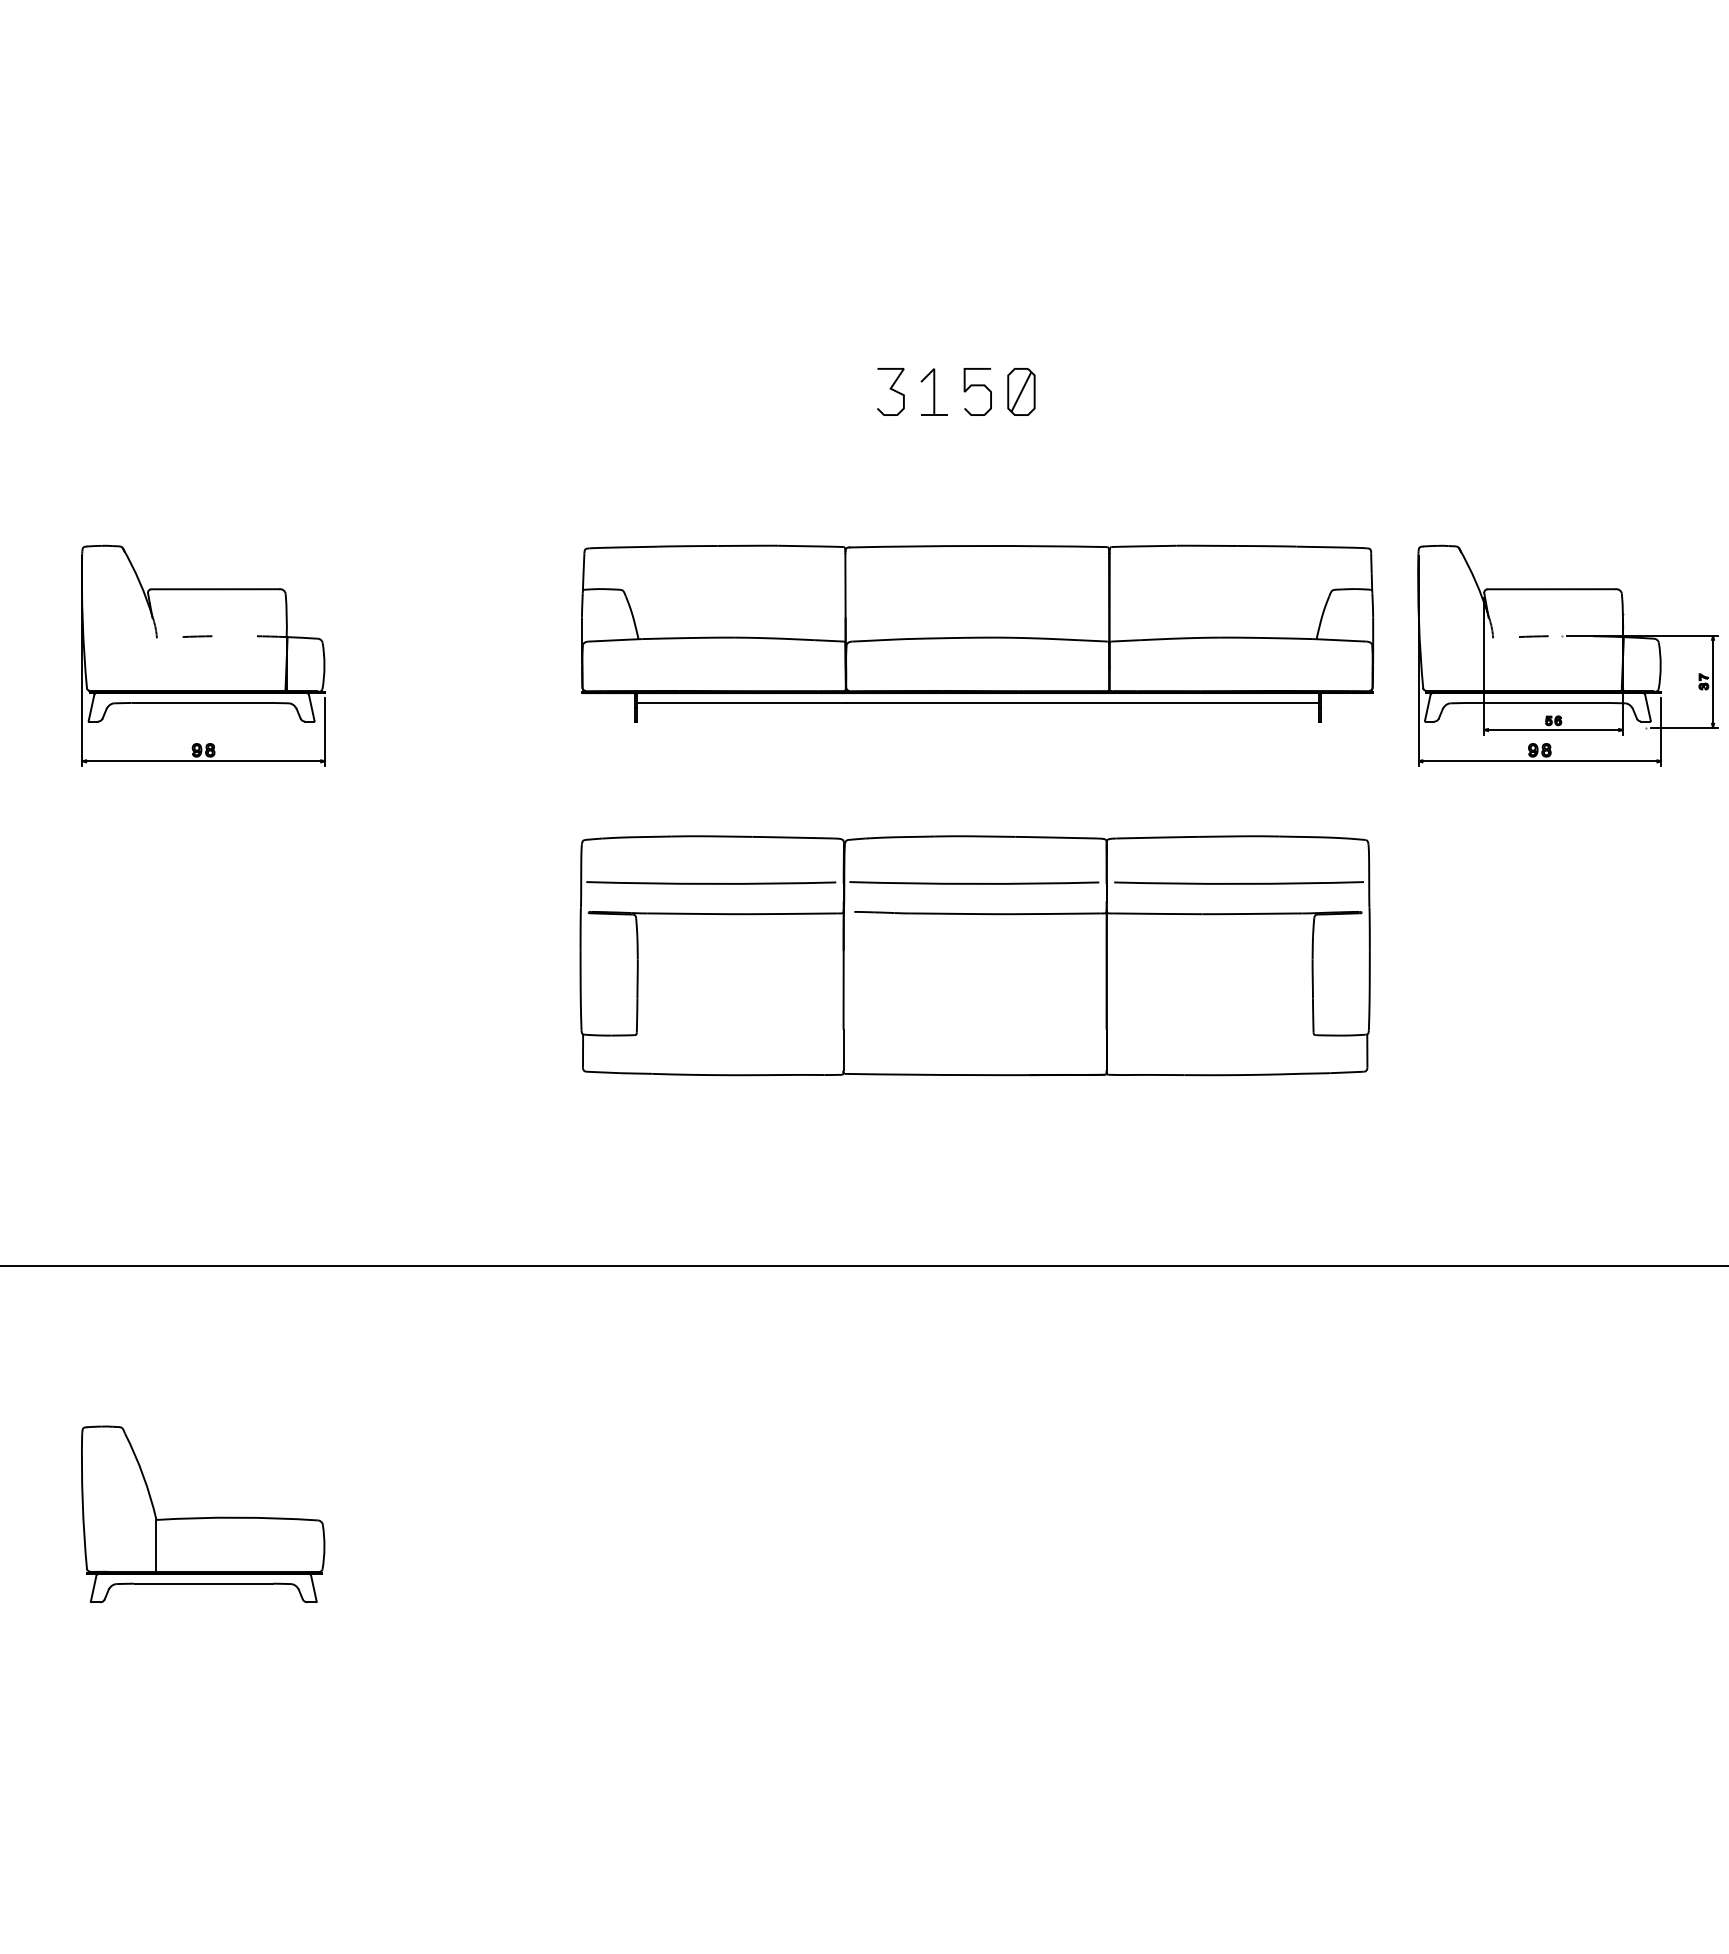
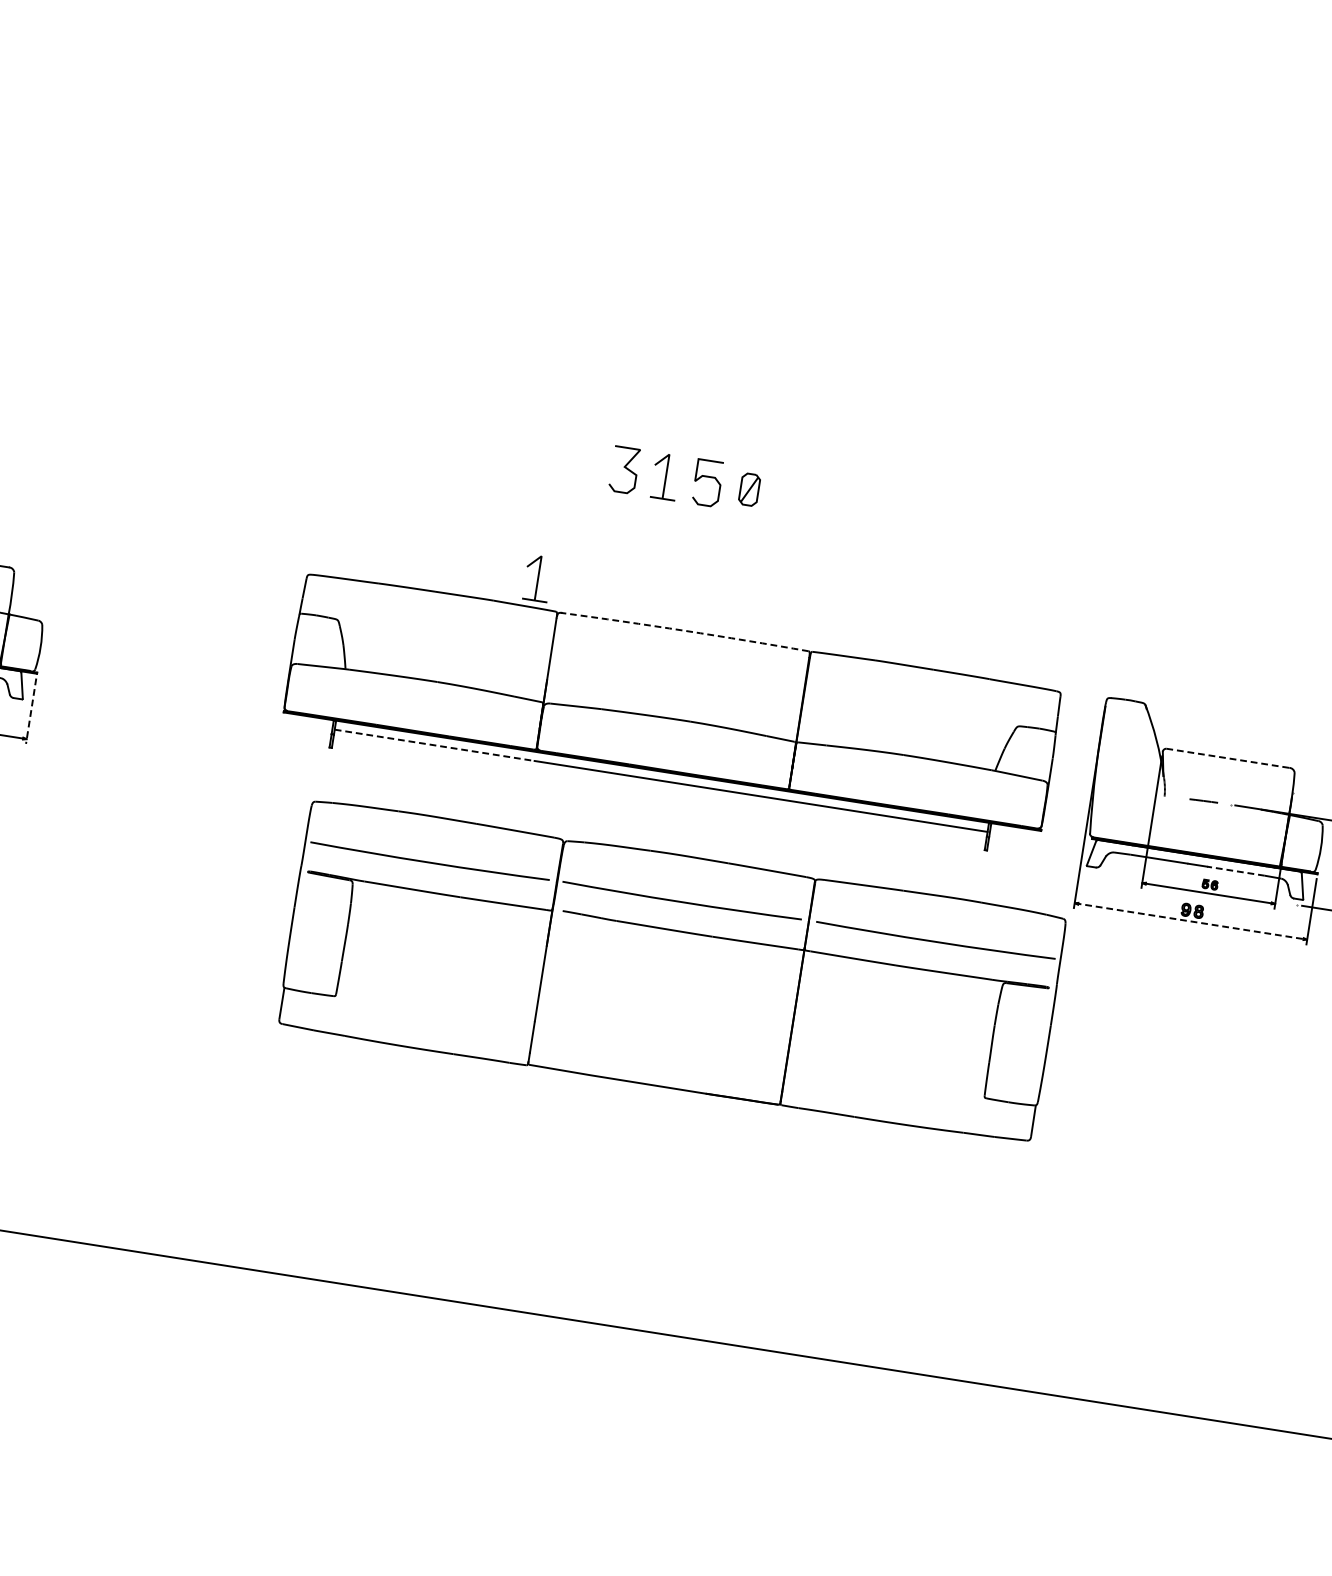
part: (1021, 391) -> (749, 489), size x0.7
part: (819, 515) -> (537, 577), added
arc: (978, 546) -> (685, 631), solid -> dashed
line: (1551, 589) -> (1227, 758), solid -> dashed
line: (741, 702) -> (434, 745), solid -> dashed
line: (1576, 702) -> (1234, 870), solid -> dashed
line: (325, 732) -> (31, 711), solid -> dashed
line: (1540, 761) -> (1191, 921), solid -> dashed
part: (974, 955) -> (671, 970), moved

